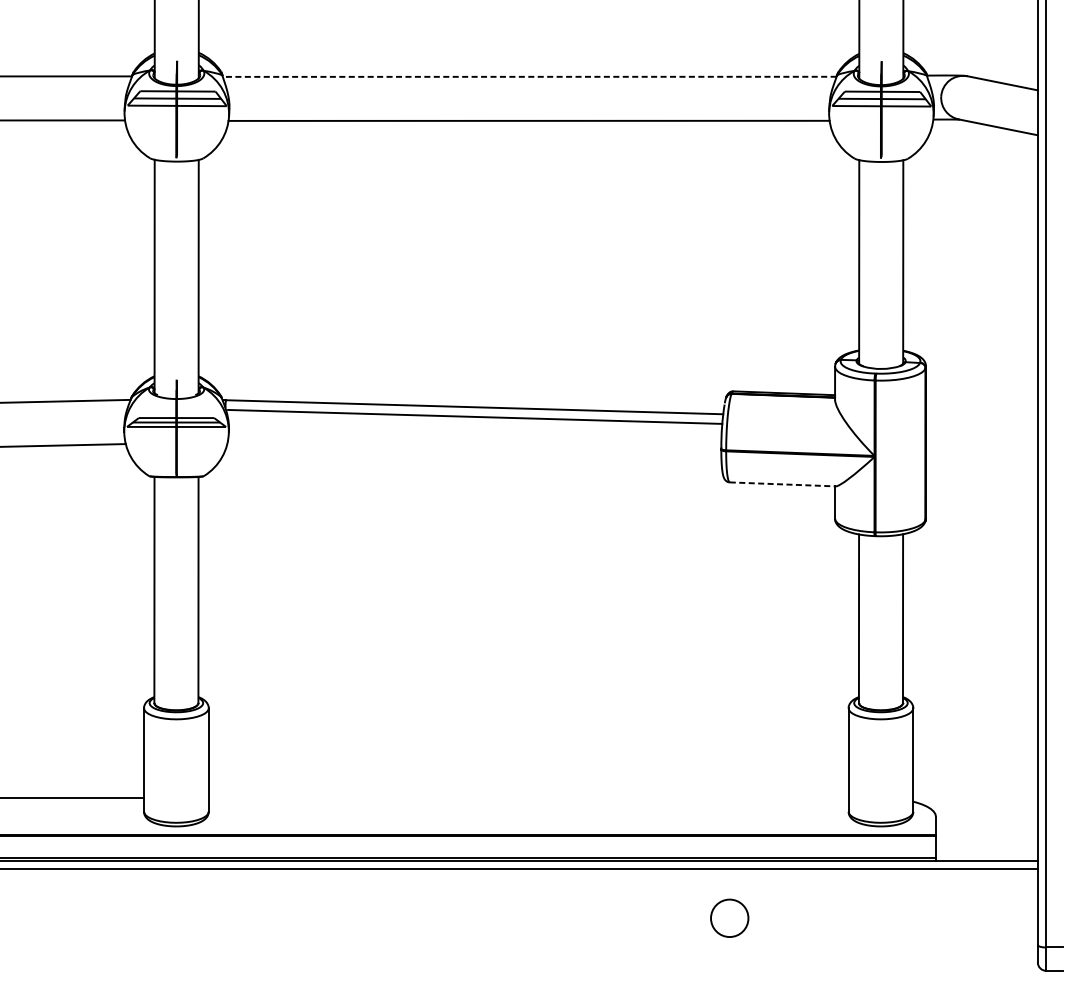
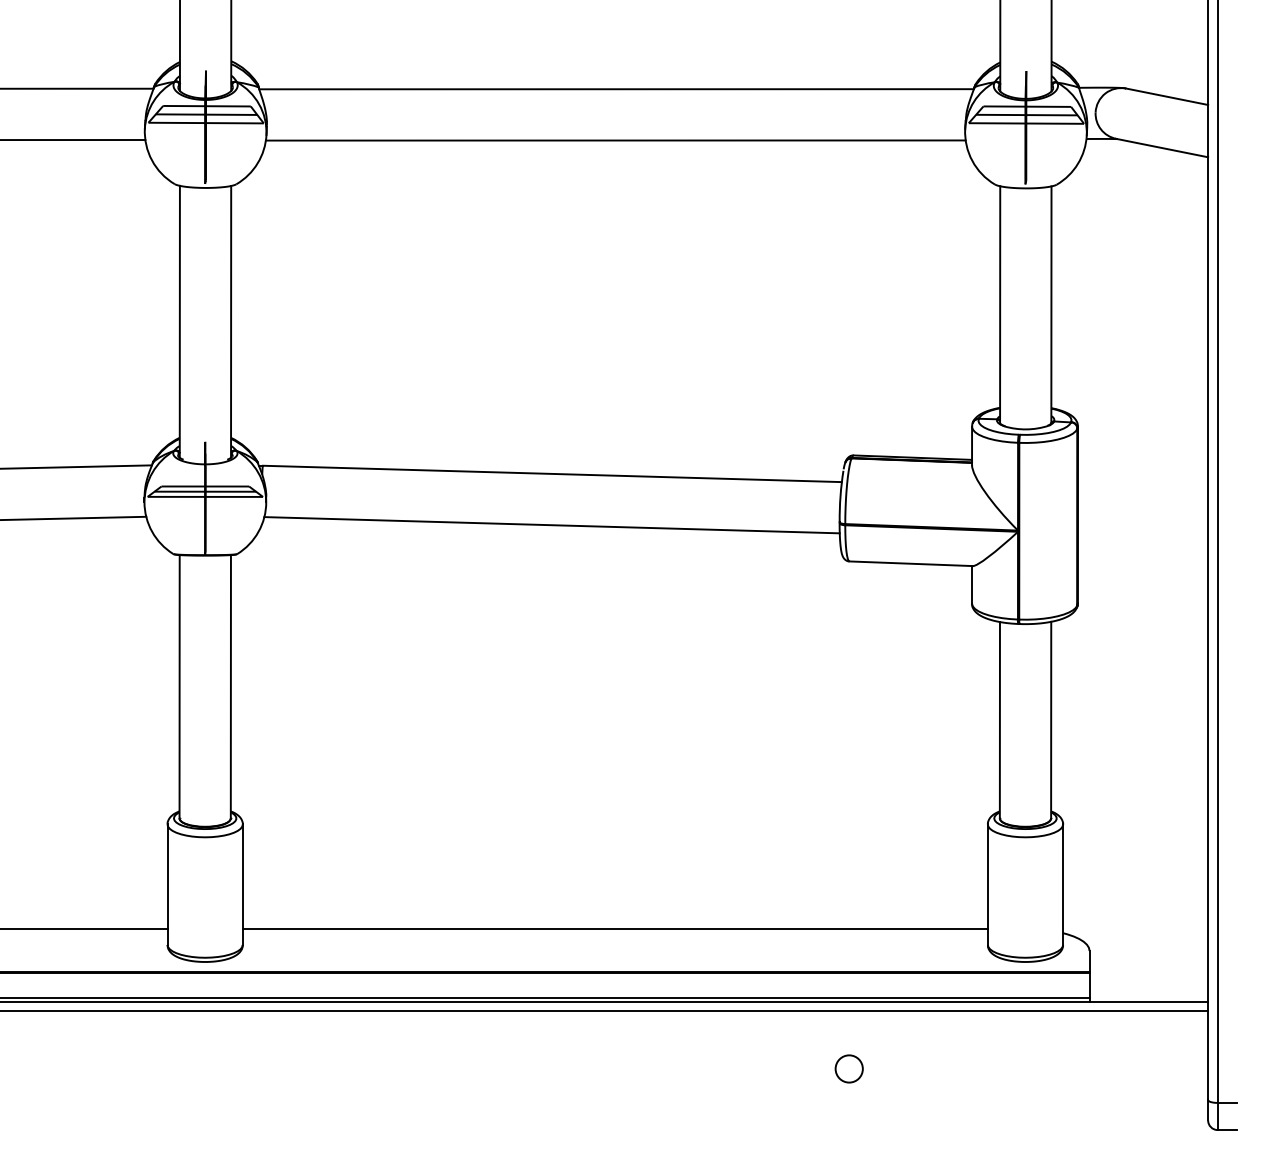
line: (529, 77) -> (616, 89), dashed -> solid
line: (474, 417) -> (551, 525), moved
line: (783, 484) -> (911, 563), dashed -> solid
line: (527, 798) -> (614, 929), added
circle: (728, 917) -> (848, 1068), size x0.62

